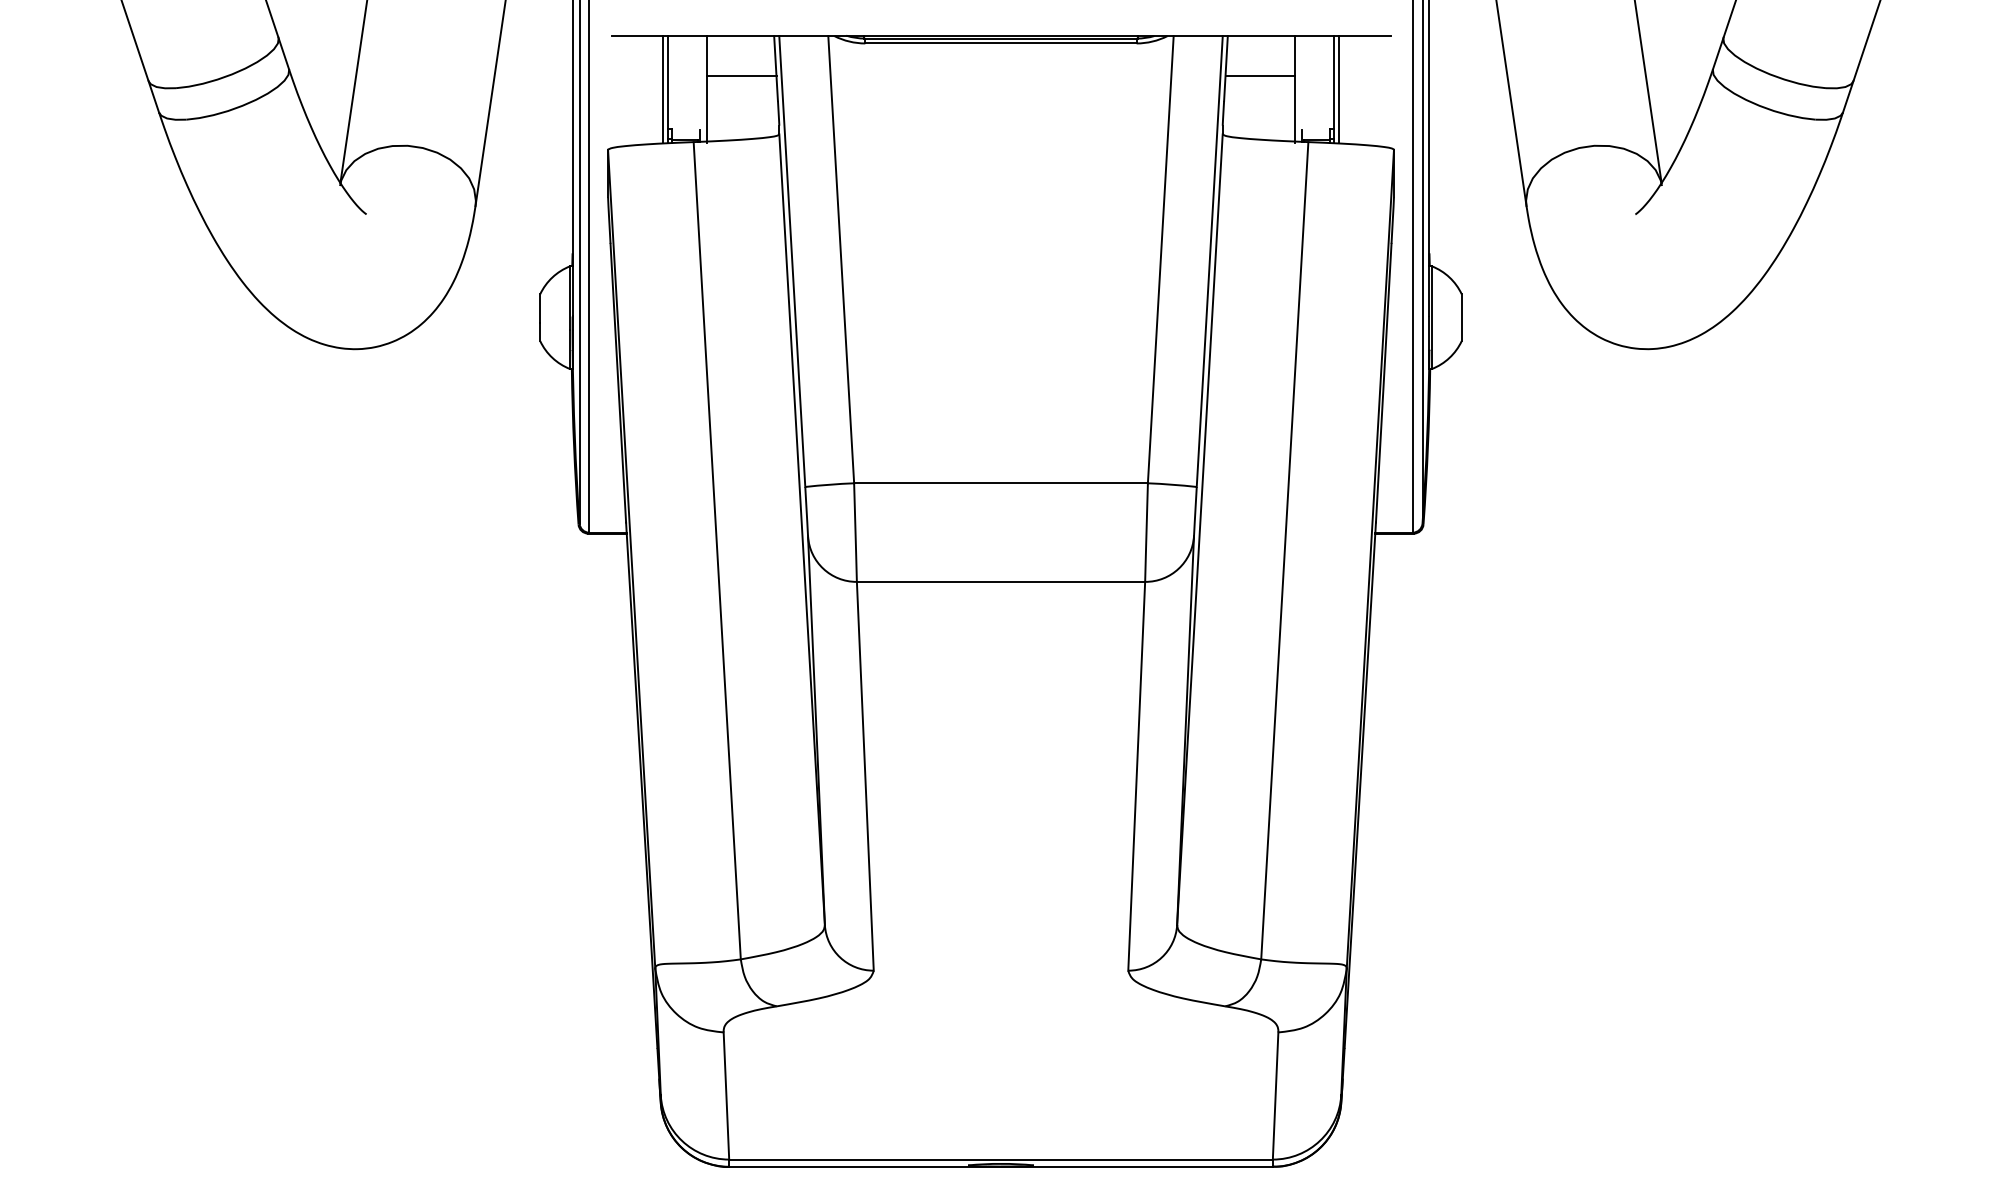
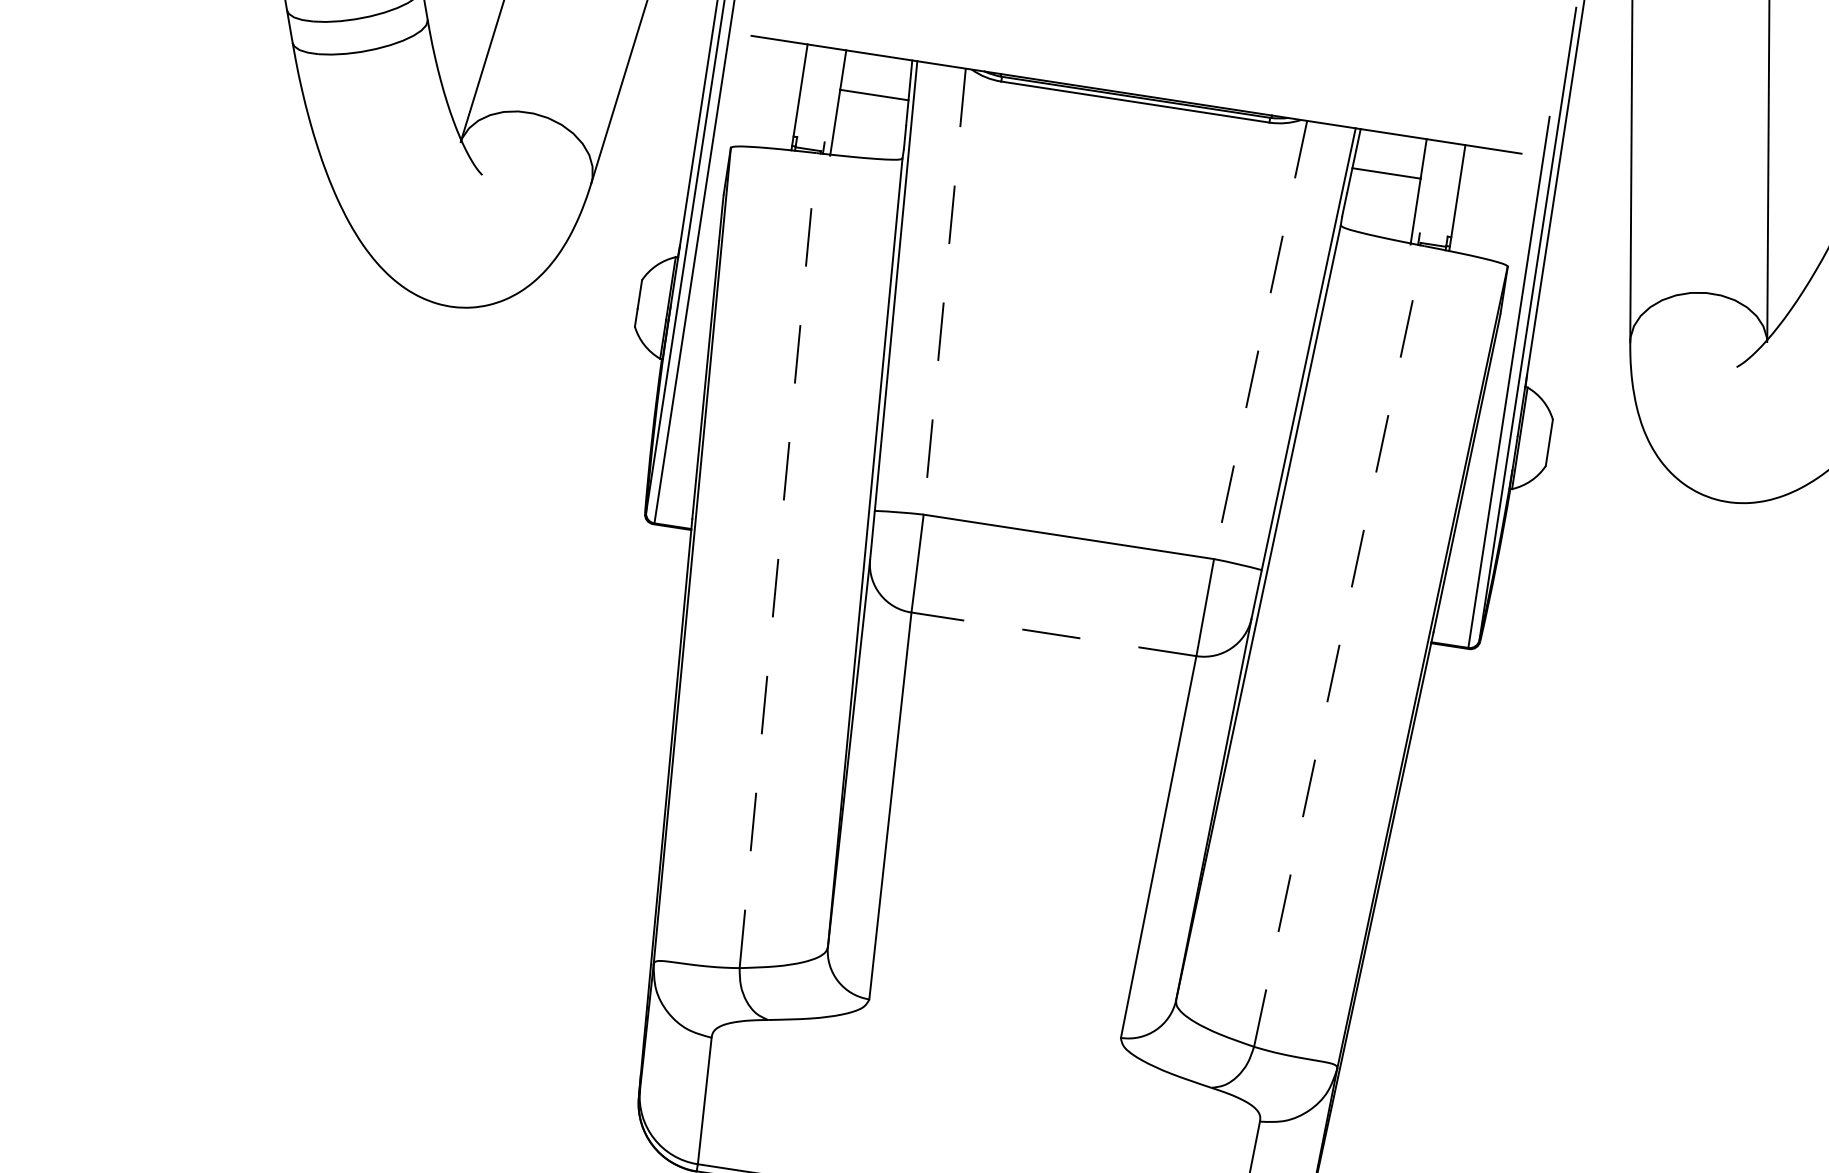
line: (663, 89) -> (794, 96), removed
line: (1338, 89) -> (1462, 198), removed
line: (841, 259) -> (945, 291), solid -> dashed
line: (1160, 259) -> (1260, 339), solid -> dashed
line: (717, 550) -> (778, 560), solid -> dashed
line: (1284, 550) -> (1338, 646), solid -> dashed
line: (1000, 581) -> (1053, 633), solid -> dashed

